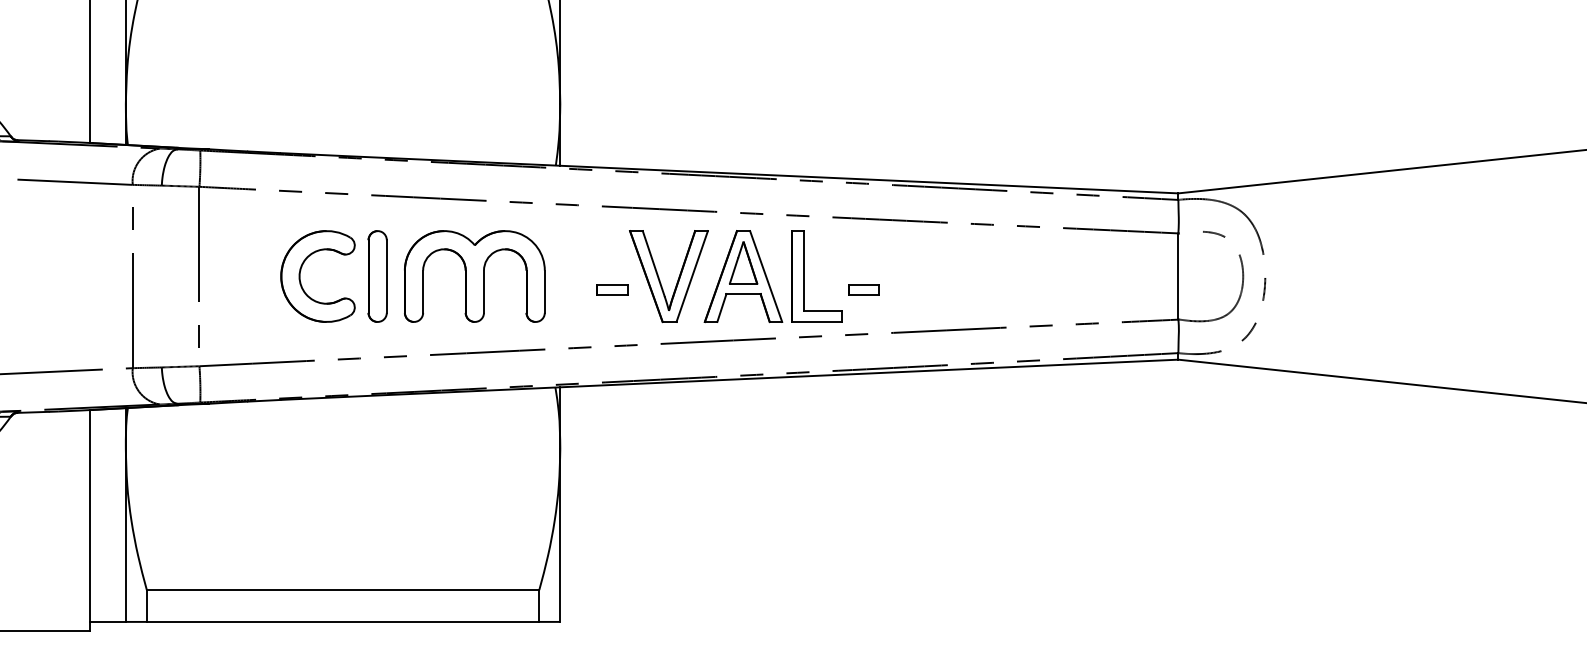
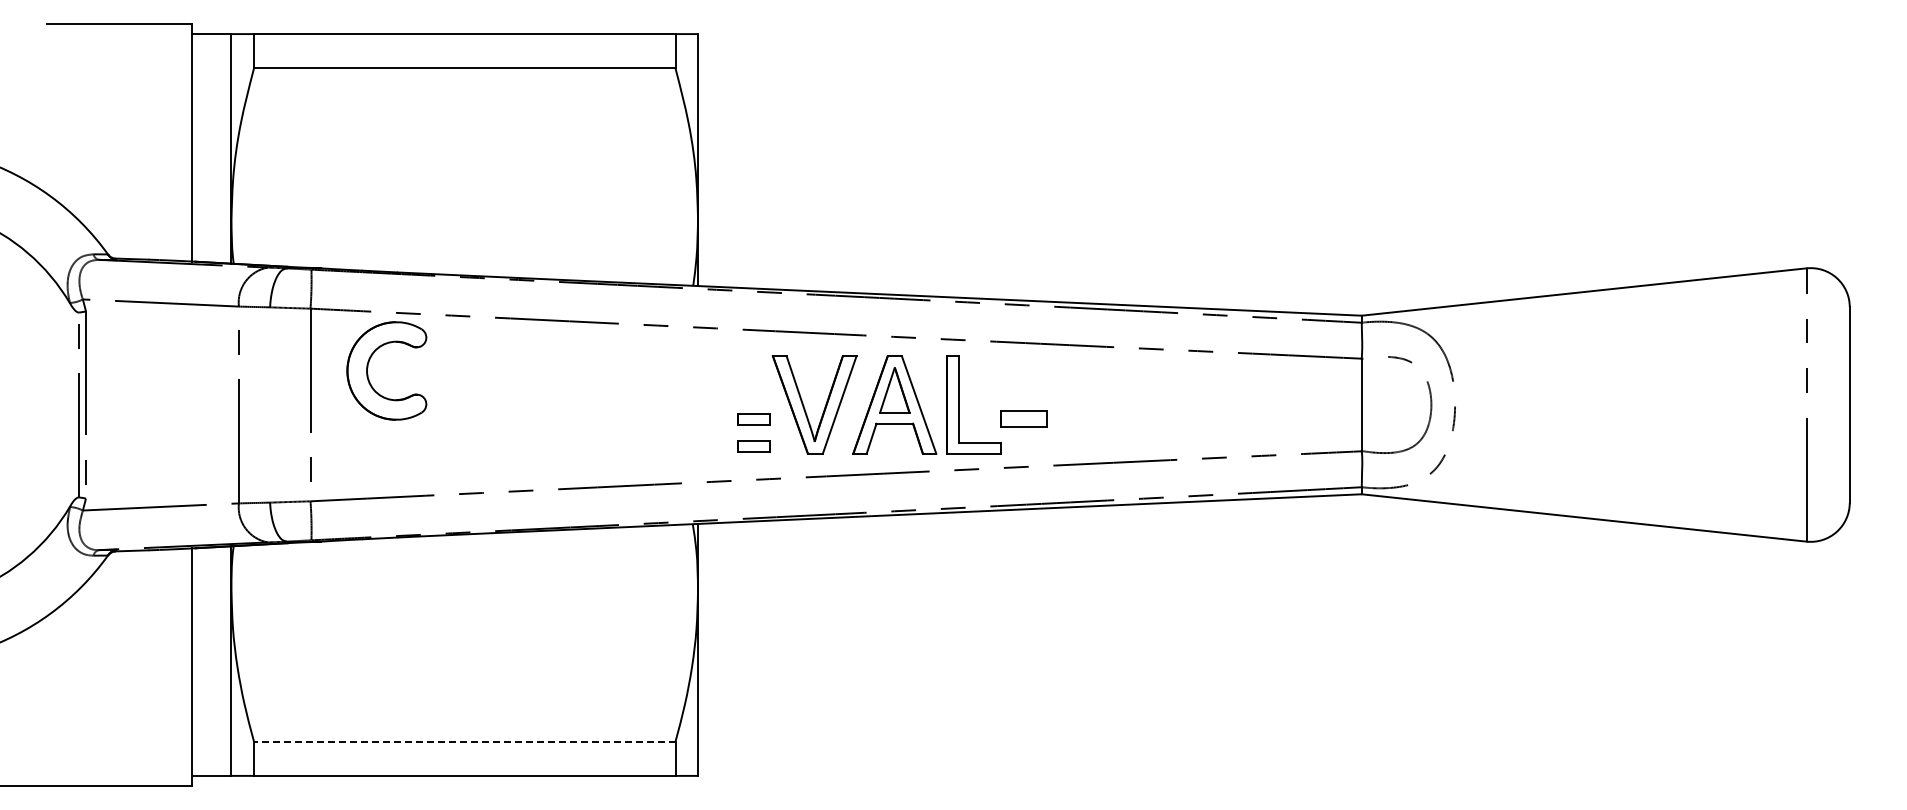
part: (300, 273) -> (368, 367), moved
part: (377, 276) -> (501, 404), removed
part: (475, 276) -> (606, 404), removed
part: (864, 290) -> (1024, 419), size x1.4
part: (611, 315) -> (753, 446), added
line: (342, 589) -> (464, 741), solid -> dashed

